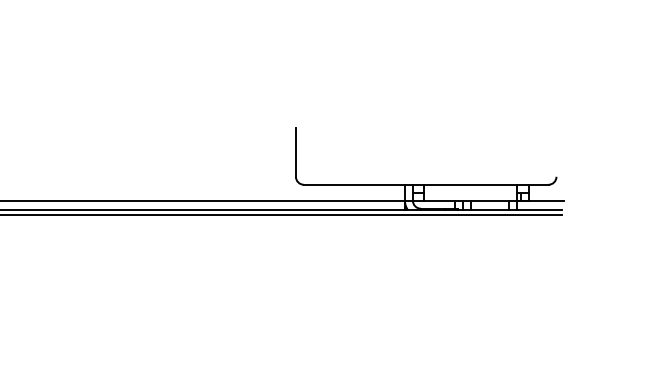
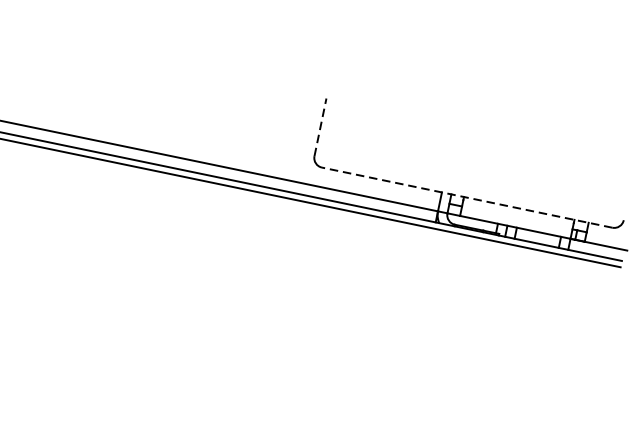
line: (295, 152) -> (319, 127), solid -> dashed
line: (425, 184) -> (466, 197), solid -> dashed

